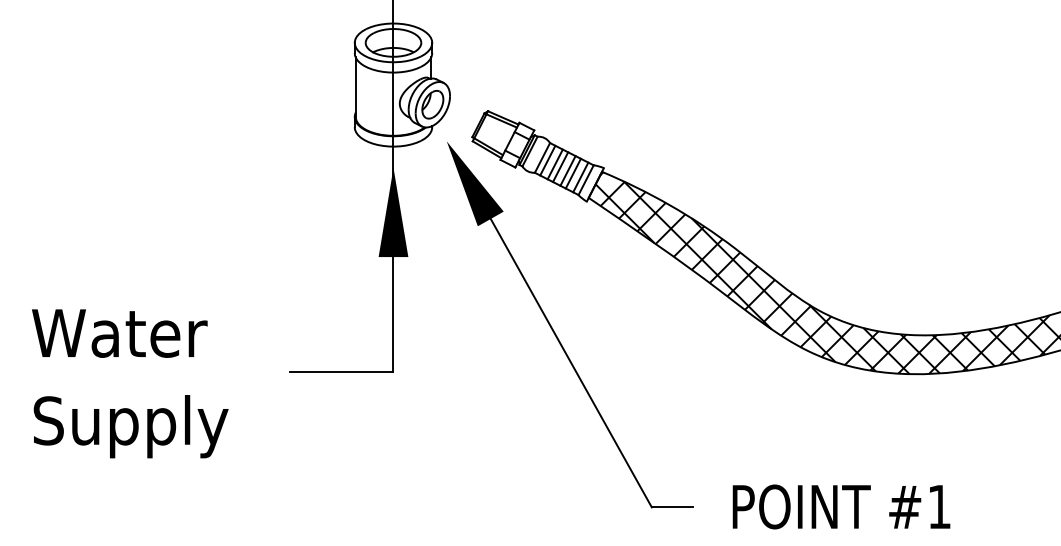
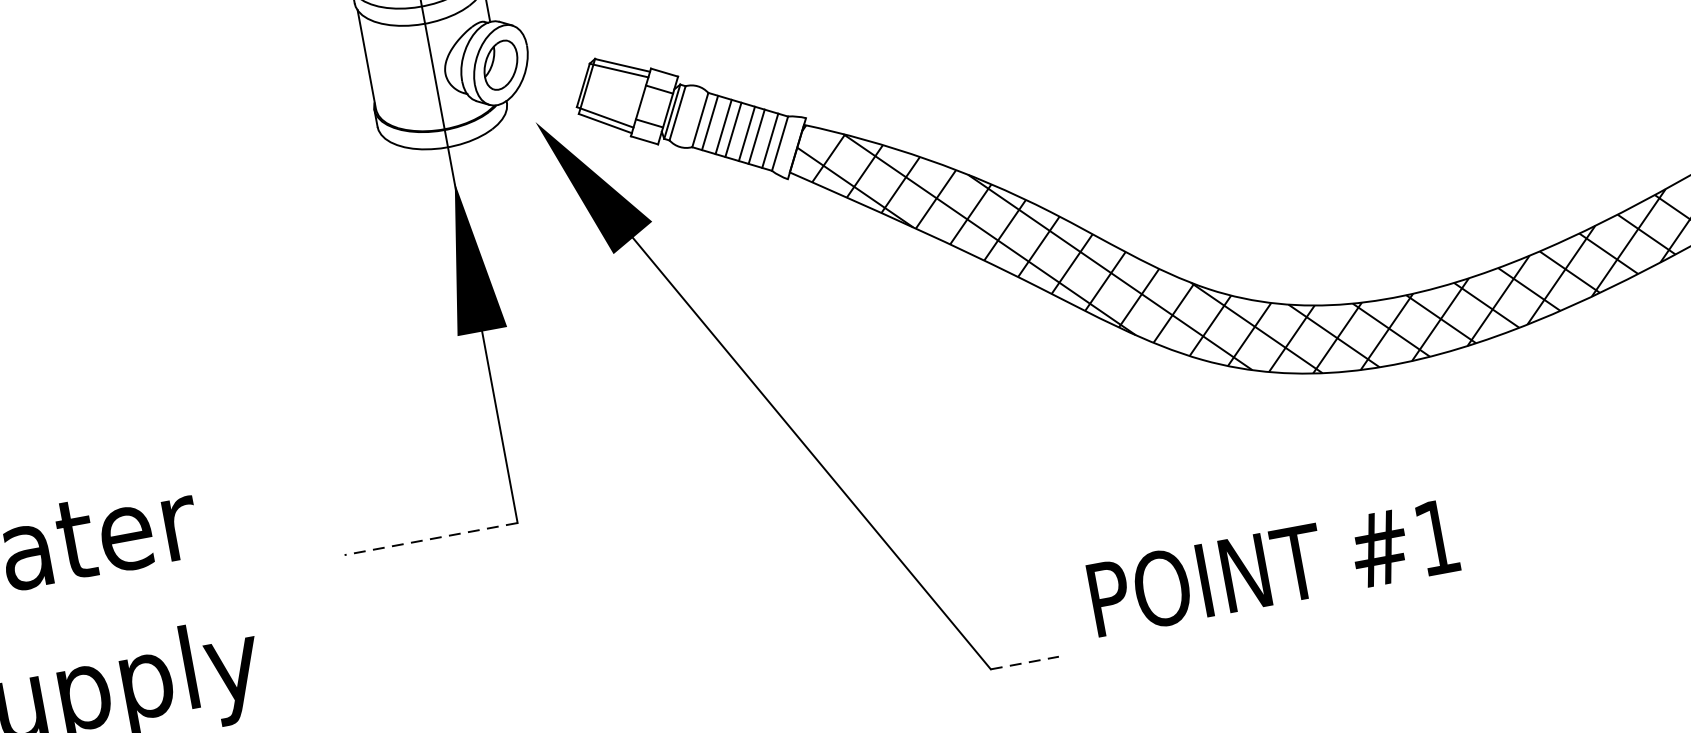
line: (341, 371) -> (431, 538), solid -> dashed
text: (841, 506) -> (1273, 567), moved
line: (672, 507) -> (1025, 663), solid -> dashed

